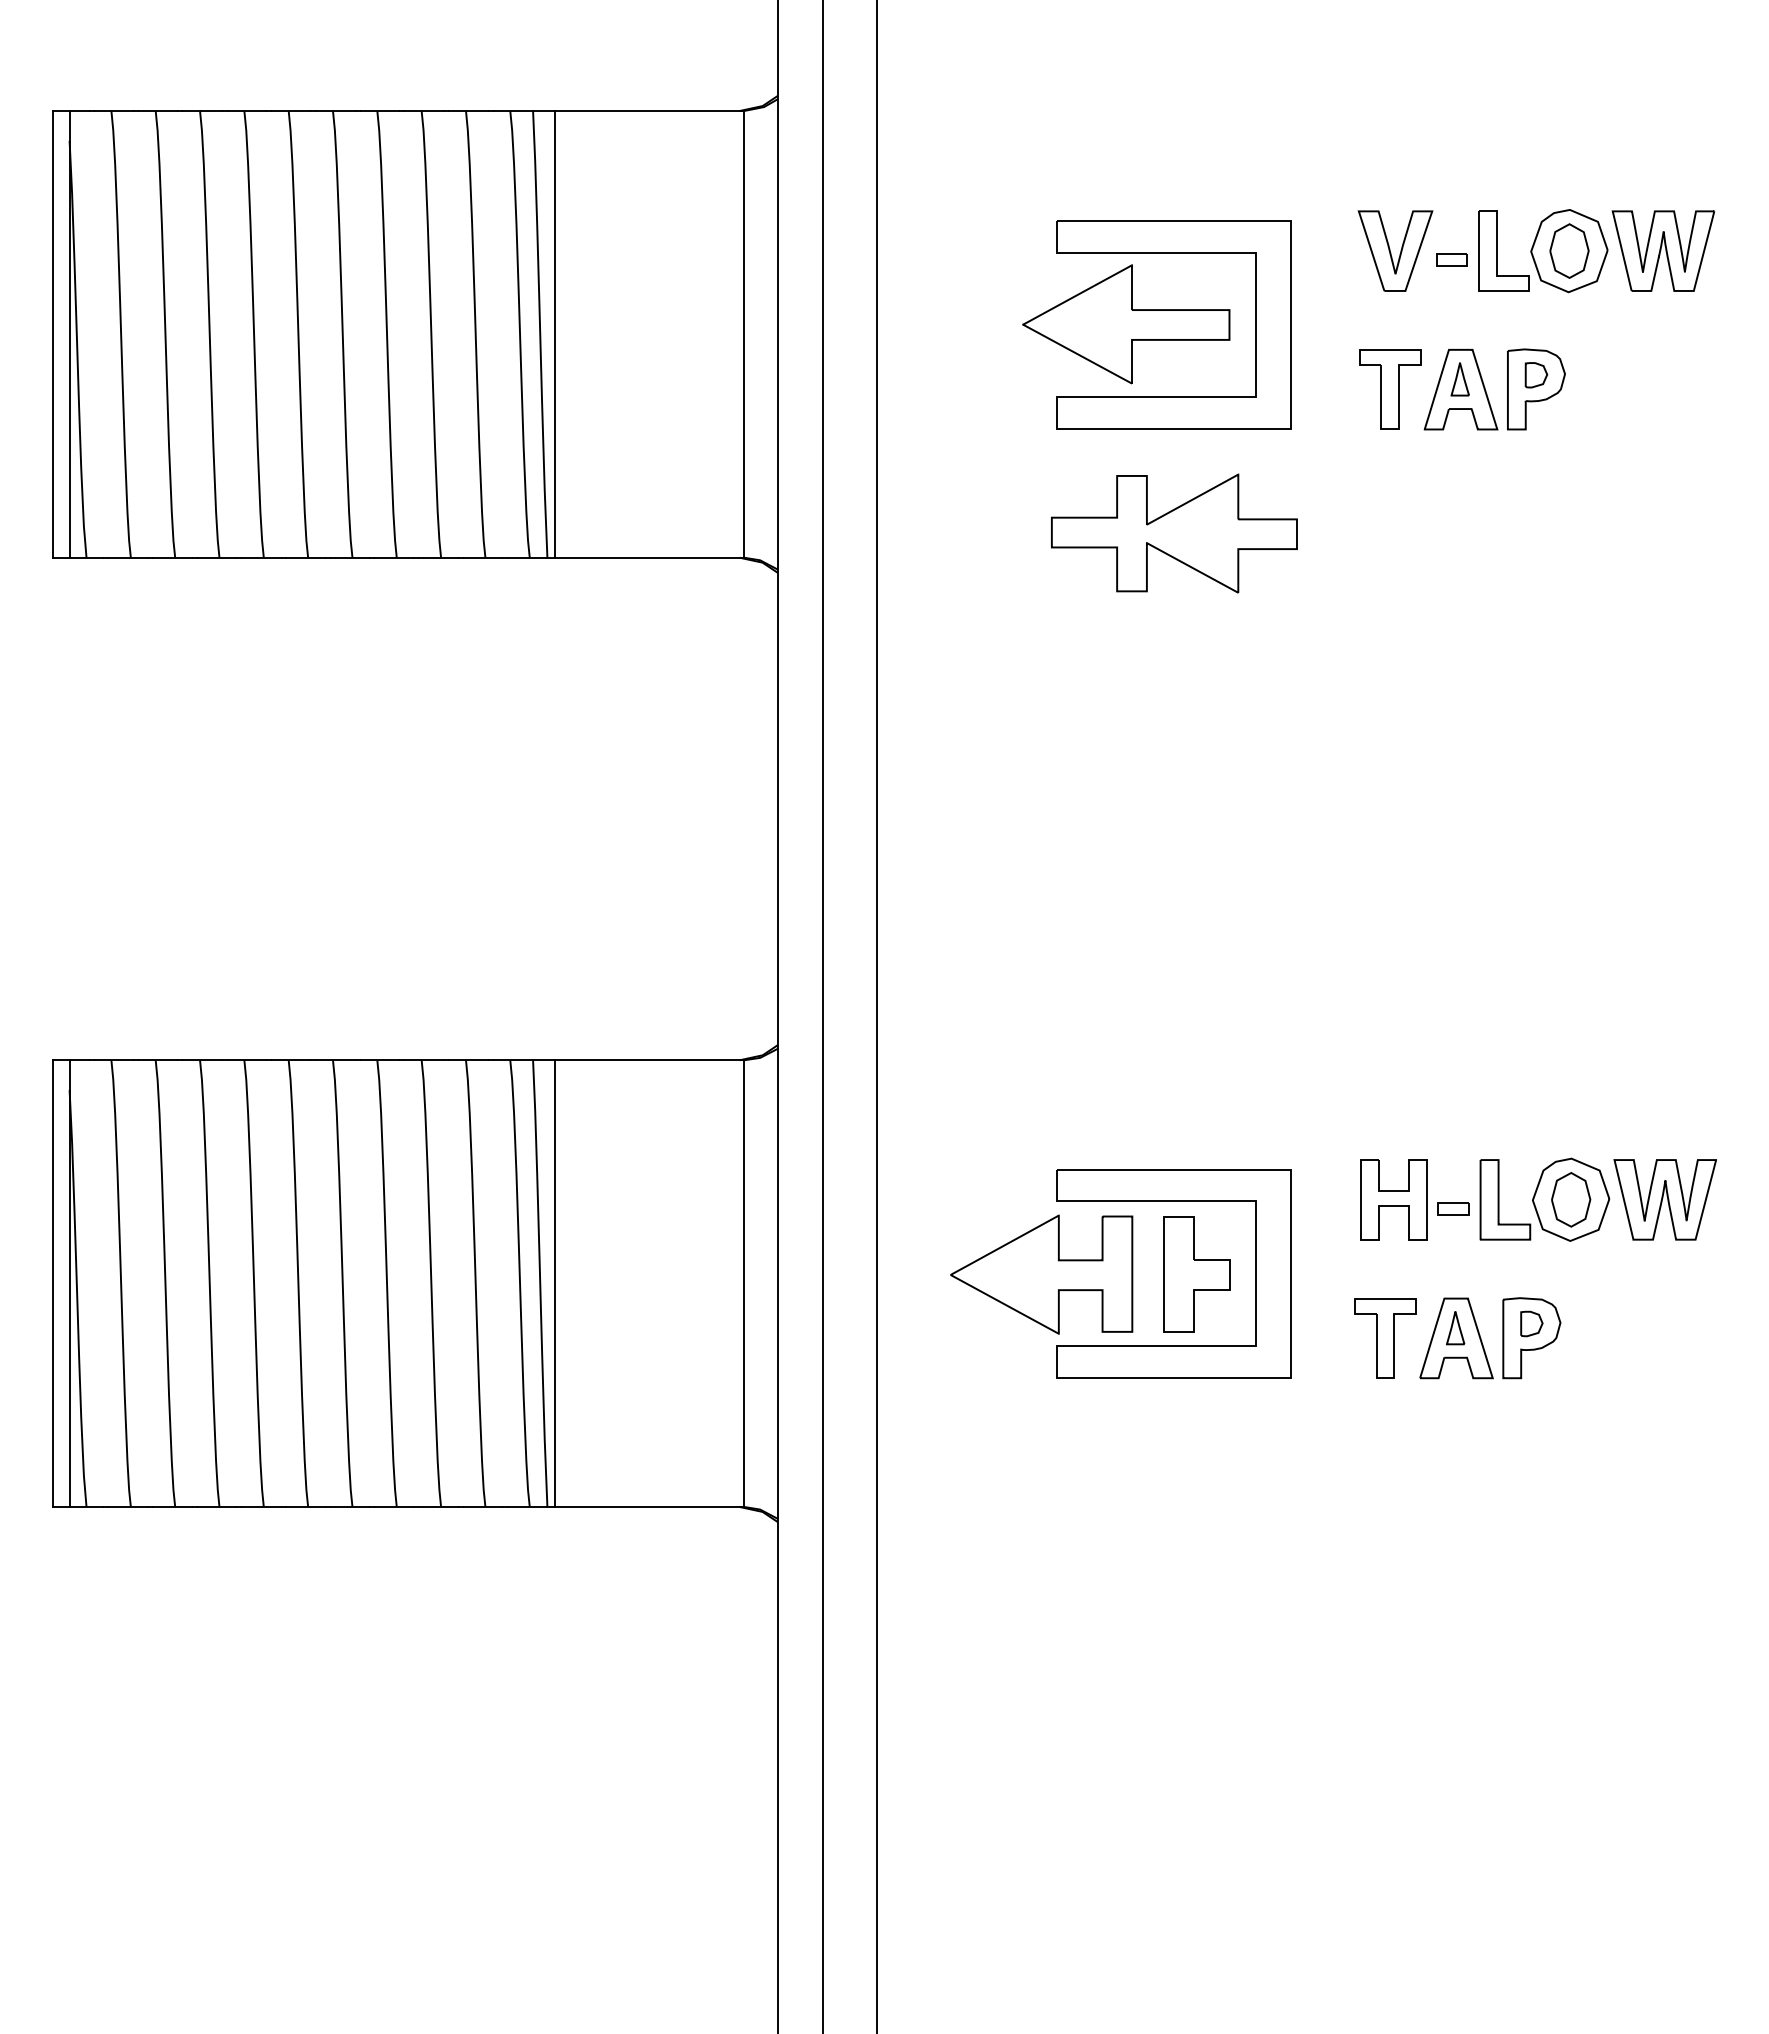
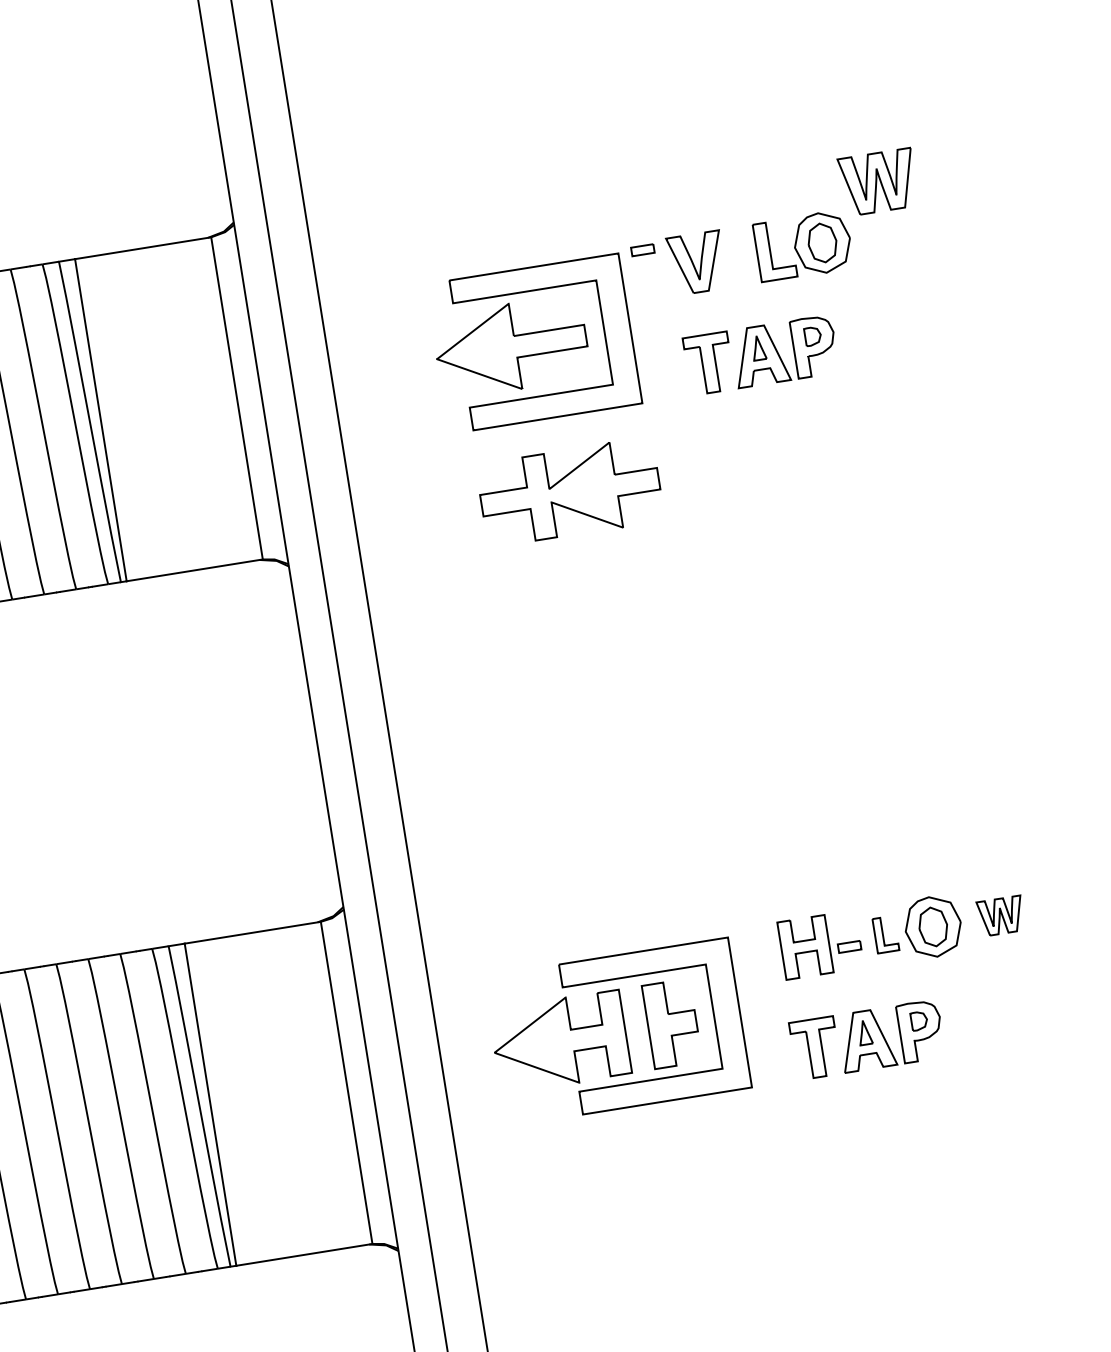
part: (1662, 250) -> (877, 181), moved
part: (1451, 259) -> (642, 249), moved
part: (1505, 1199) -> (885, 934), size x0.6
part: (1664, 1199) -> (1000, 915), size x0.6

